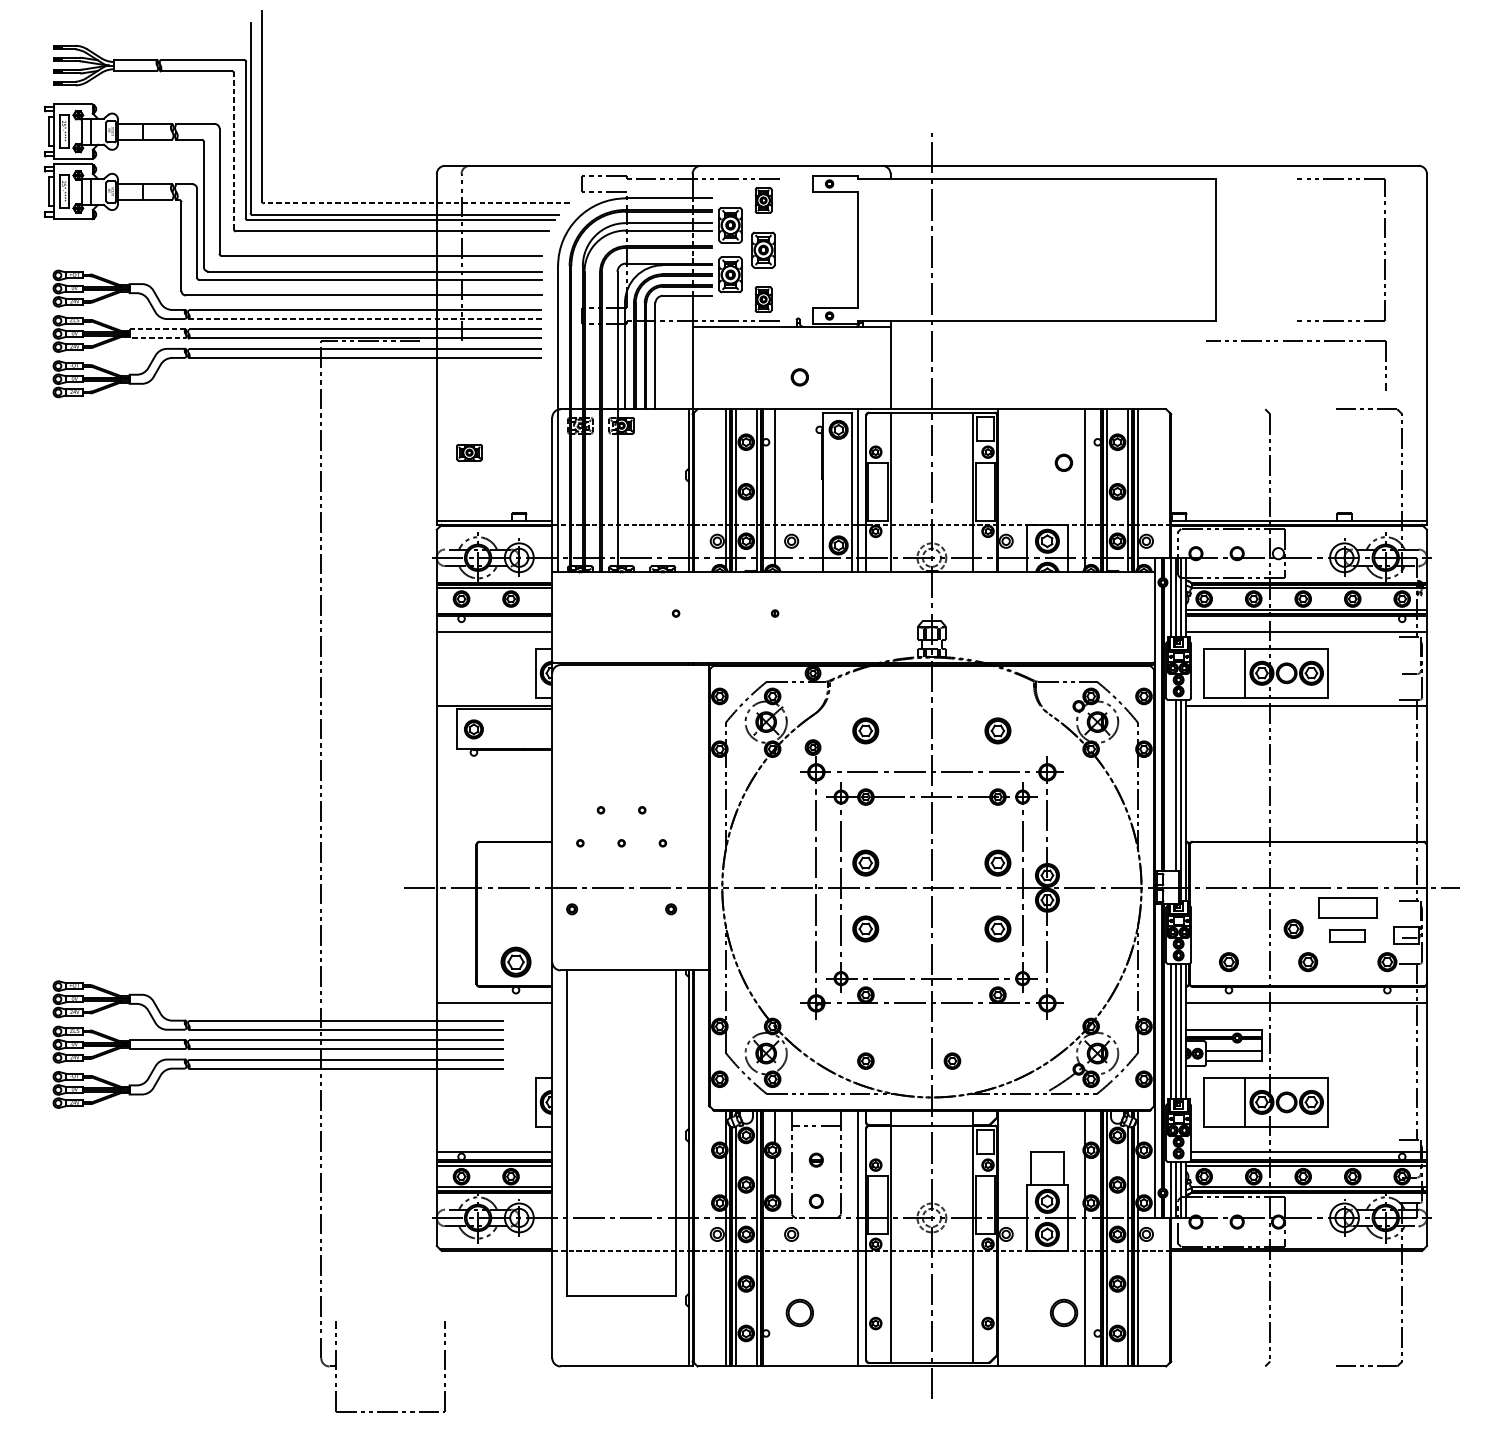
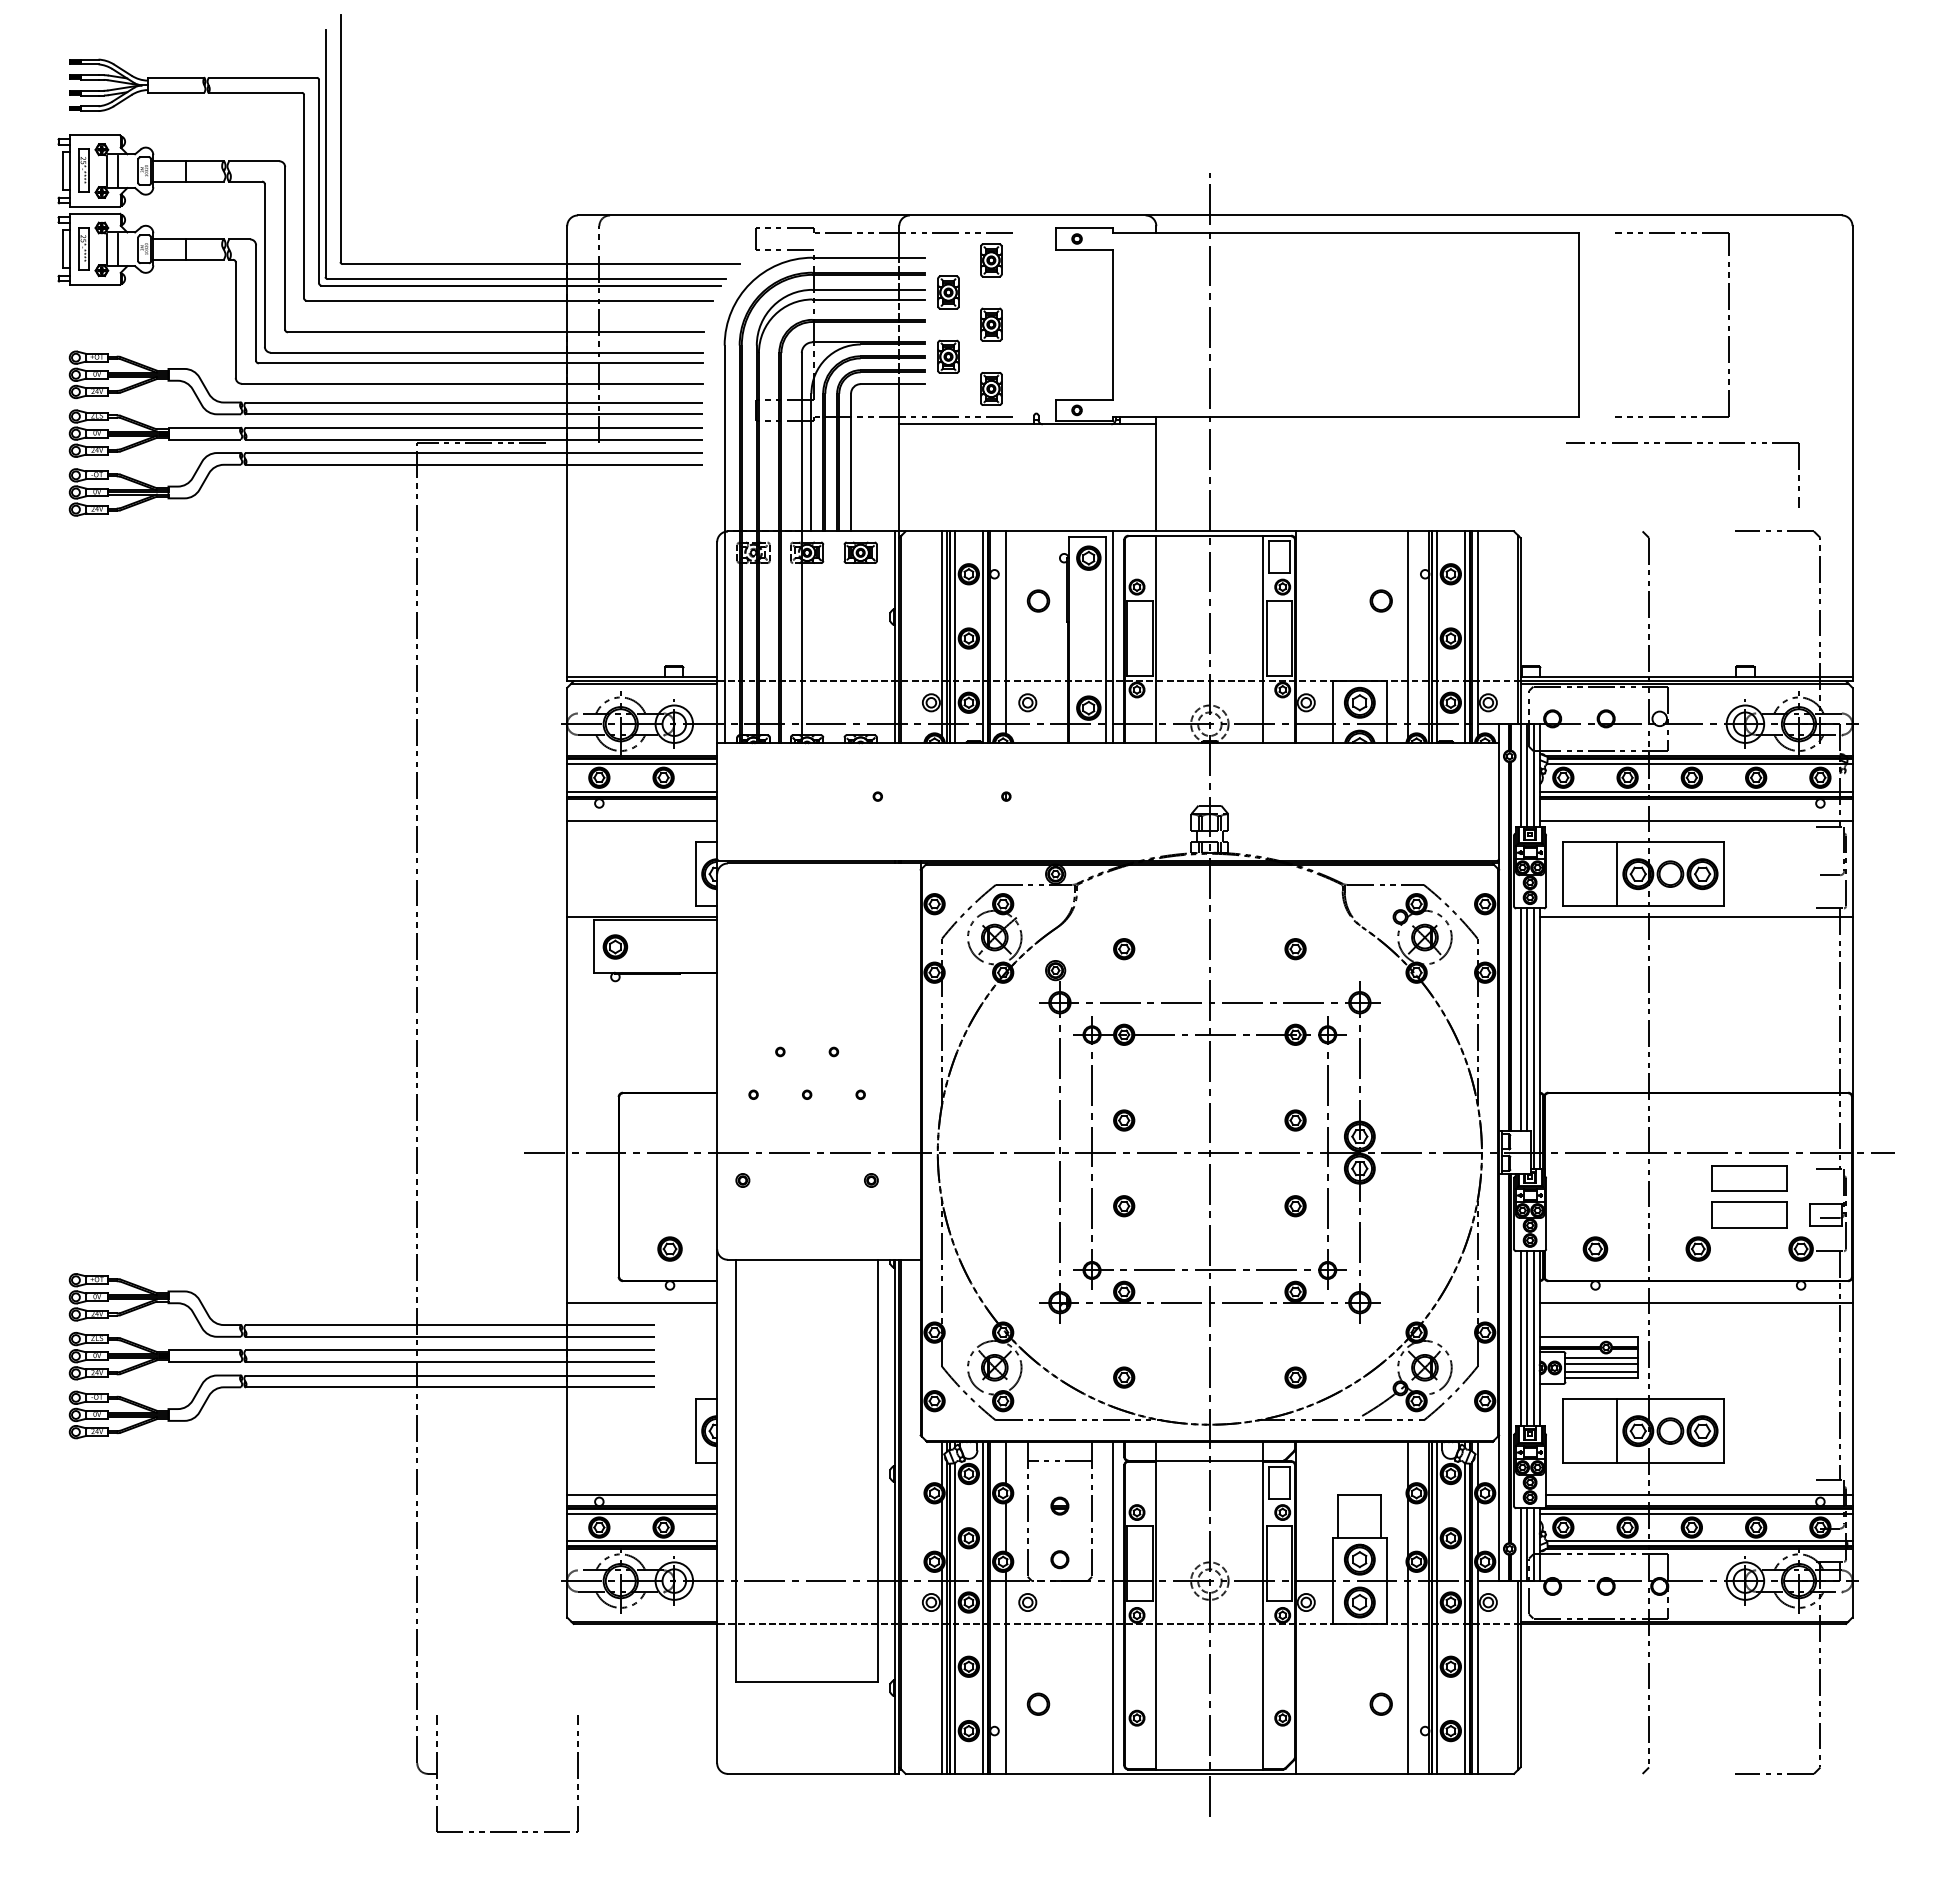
line: (234, 151) -> (304, 196), dashed -> solid
line: (416, 203) -> (540, 264), dashed -> solid
part: (730, 225) -> (948, 292), size x0.71
part: (763, 249) -> (991, 324), size x0.71
part: (1384, 251) -> (1728, 326), moved
part: (730, 274) -> (948, 356), size x0.71
line: (365, 319) -> (474, 414), dashed -> solid
line: (129, 333) -> (168, 433), dashed -> solid
part: (799, 376) -> (1038, 600), moved
part: (469, 452) -> (860, 552), moved
line: (494, 609) -> (642, 791), added
part: (866, 731) -> (1124, 949), size x0.62
part: (997, 731) -> (1295, 949), size x0.62
line: (1171, 785) -> (1520, 1019), added
part: (866, 863) -> (1124, 1120), size x0.62
part: (997, 863) -> (1295, 1120), size x0.62
part: (1293, 928) -> (1679, 1205), removed
part: (866, 929) -> (1124, 1206), size x0.62
part: (997, 929) -> (1295, 1206), size x0.62
part: (1347, 935) -> (1749, 1214), size x1.67
part: (515, 961) -> (669, 1248), size x0.62
line: (1233, 1046) -> (1601, 1358), added
line: (1233, 1056) -> (1601, 1371), added
part: (952, 1061) -> (1295, 1377), moved
line: (775, 1288) -> (1006, 1672), added
part: (799, 1312) -> (1038, 1703), size x0.62
part: (1063, 1312) -> (1380, 1703), size x0.62

